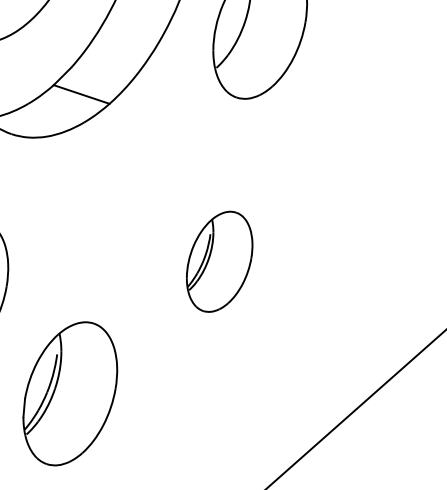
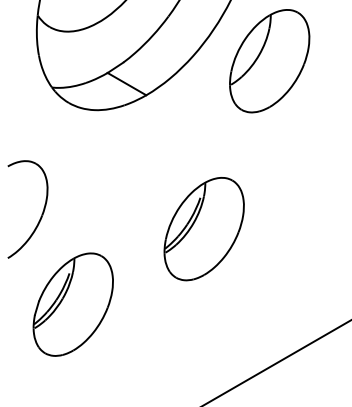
part: (218, 262) -> (203, 229), size x1.43

